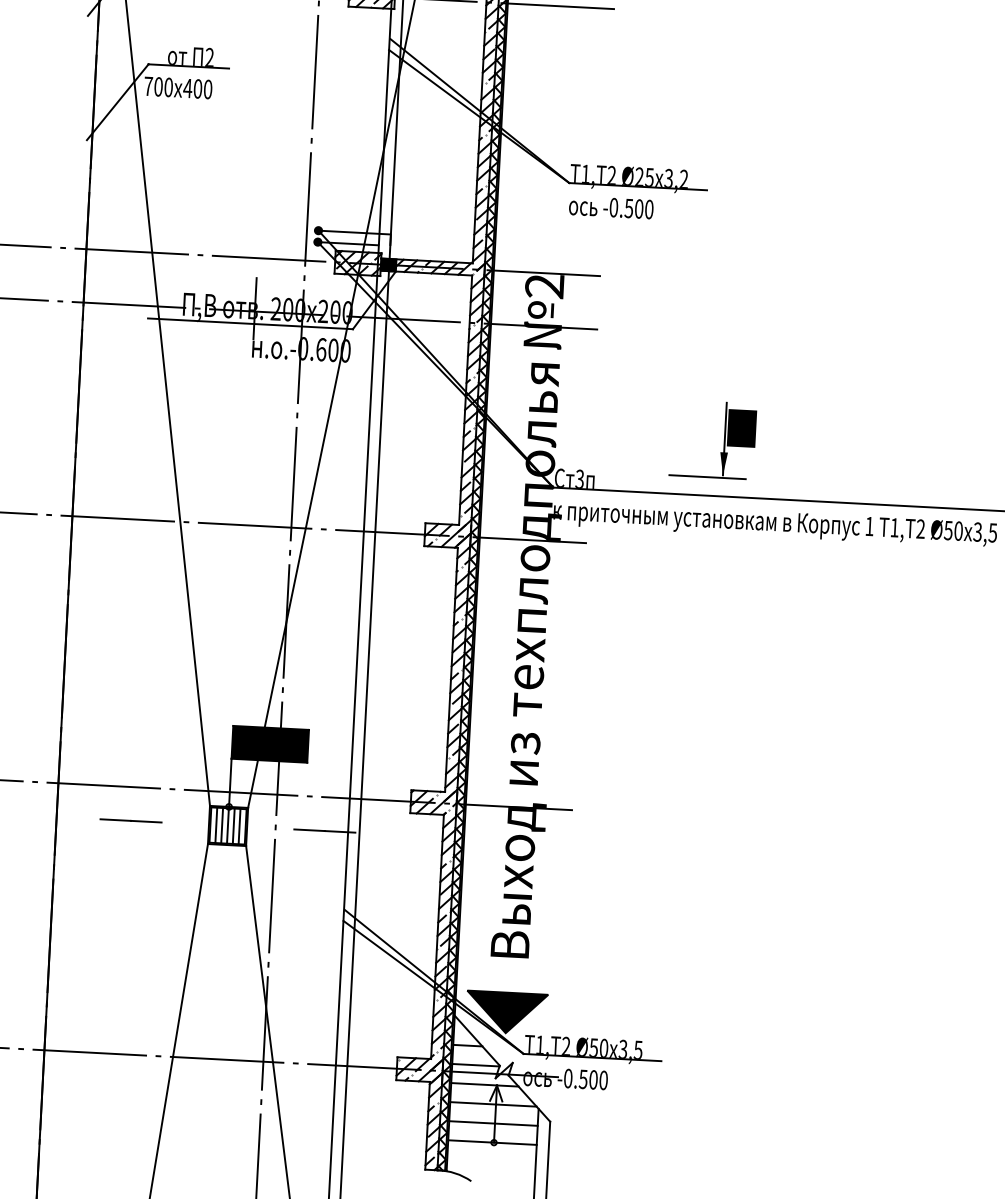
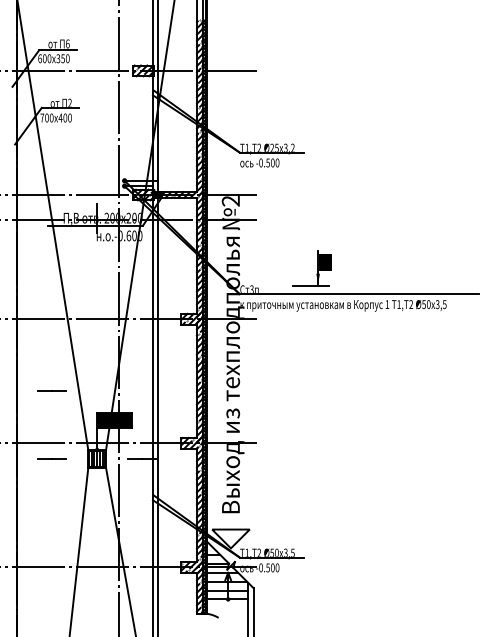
line: (137, 673) -> (51, 390), added
fill: (505, 1011) -> (230, 538), removed

